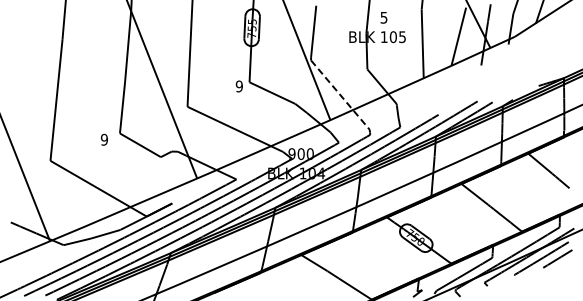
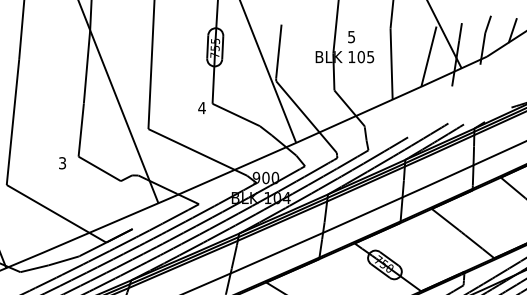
text: (239, 86) -> (202, 108), 9 -> 4
line: (340, 95) -> (306, 117), dashed -> solid
text: (103, 139) -> (61, 162), 9 -> 3

